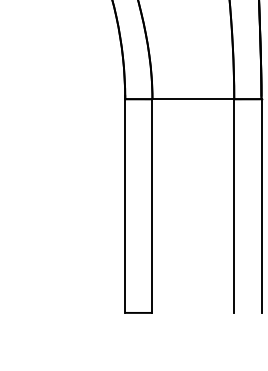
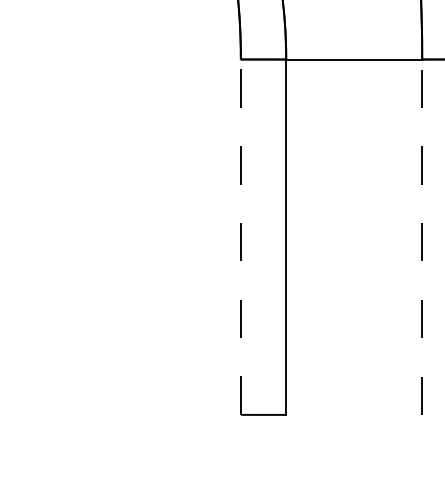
line: (125, 206) -> (241, 237), solid -> dashed
line: (234, 206) -> (422, 237), solid -> dashed

